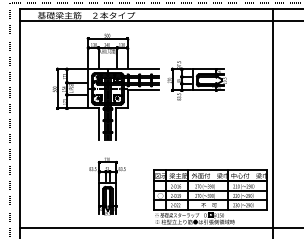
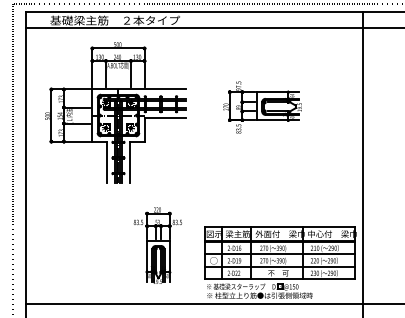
part: (105, 86) -> (115, 112), moved
part: (107, 186) -> (157, 245), moved

